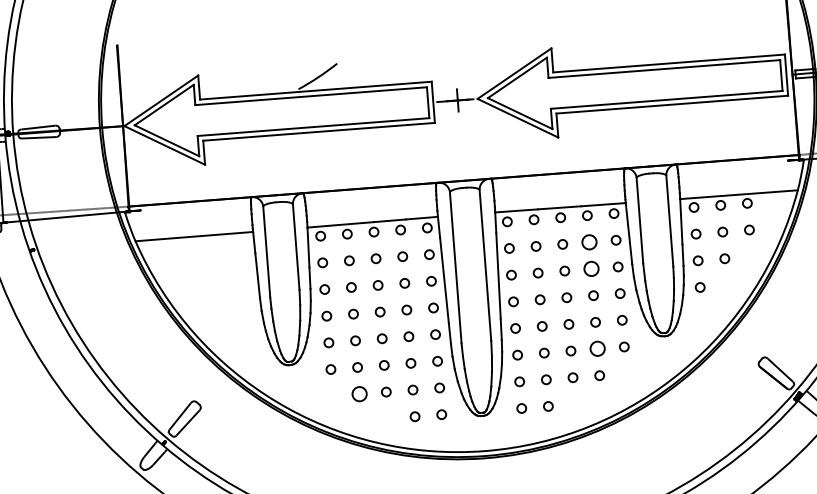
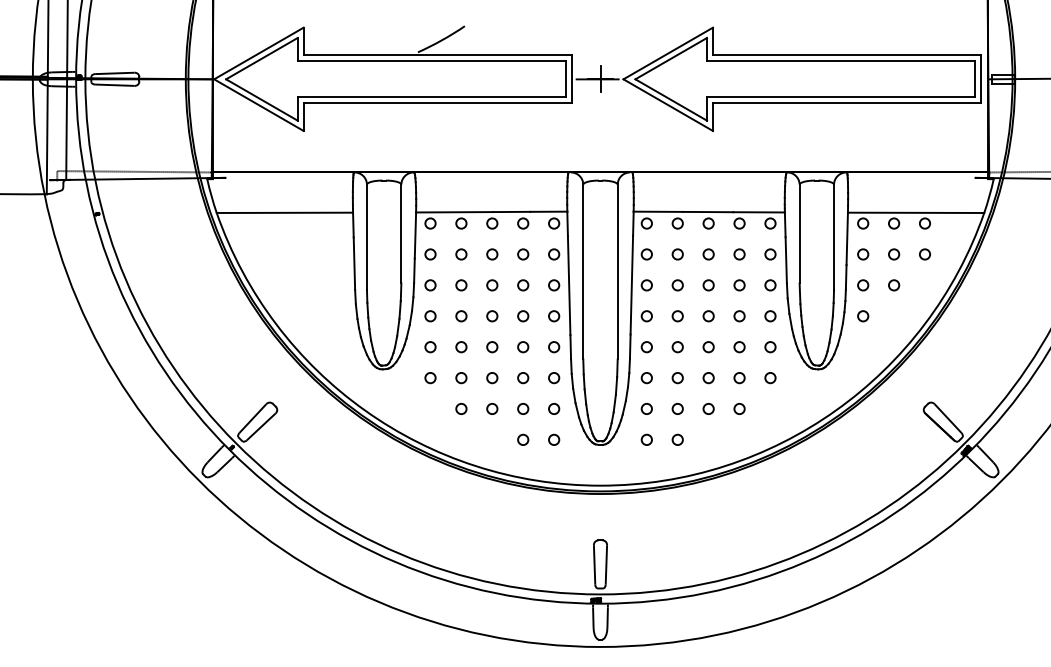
circle: (589, 242) -> (739, 254), size x0.62
circle: (591, 269) -> (739, 285), size x0.62
circle: (597, 349) -> (739, 378), size x0.62
circle: (359, 393) -> (461, 408), size x0.62

